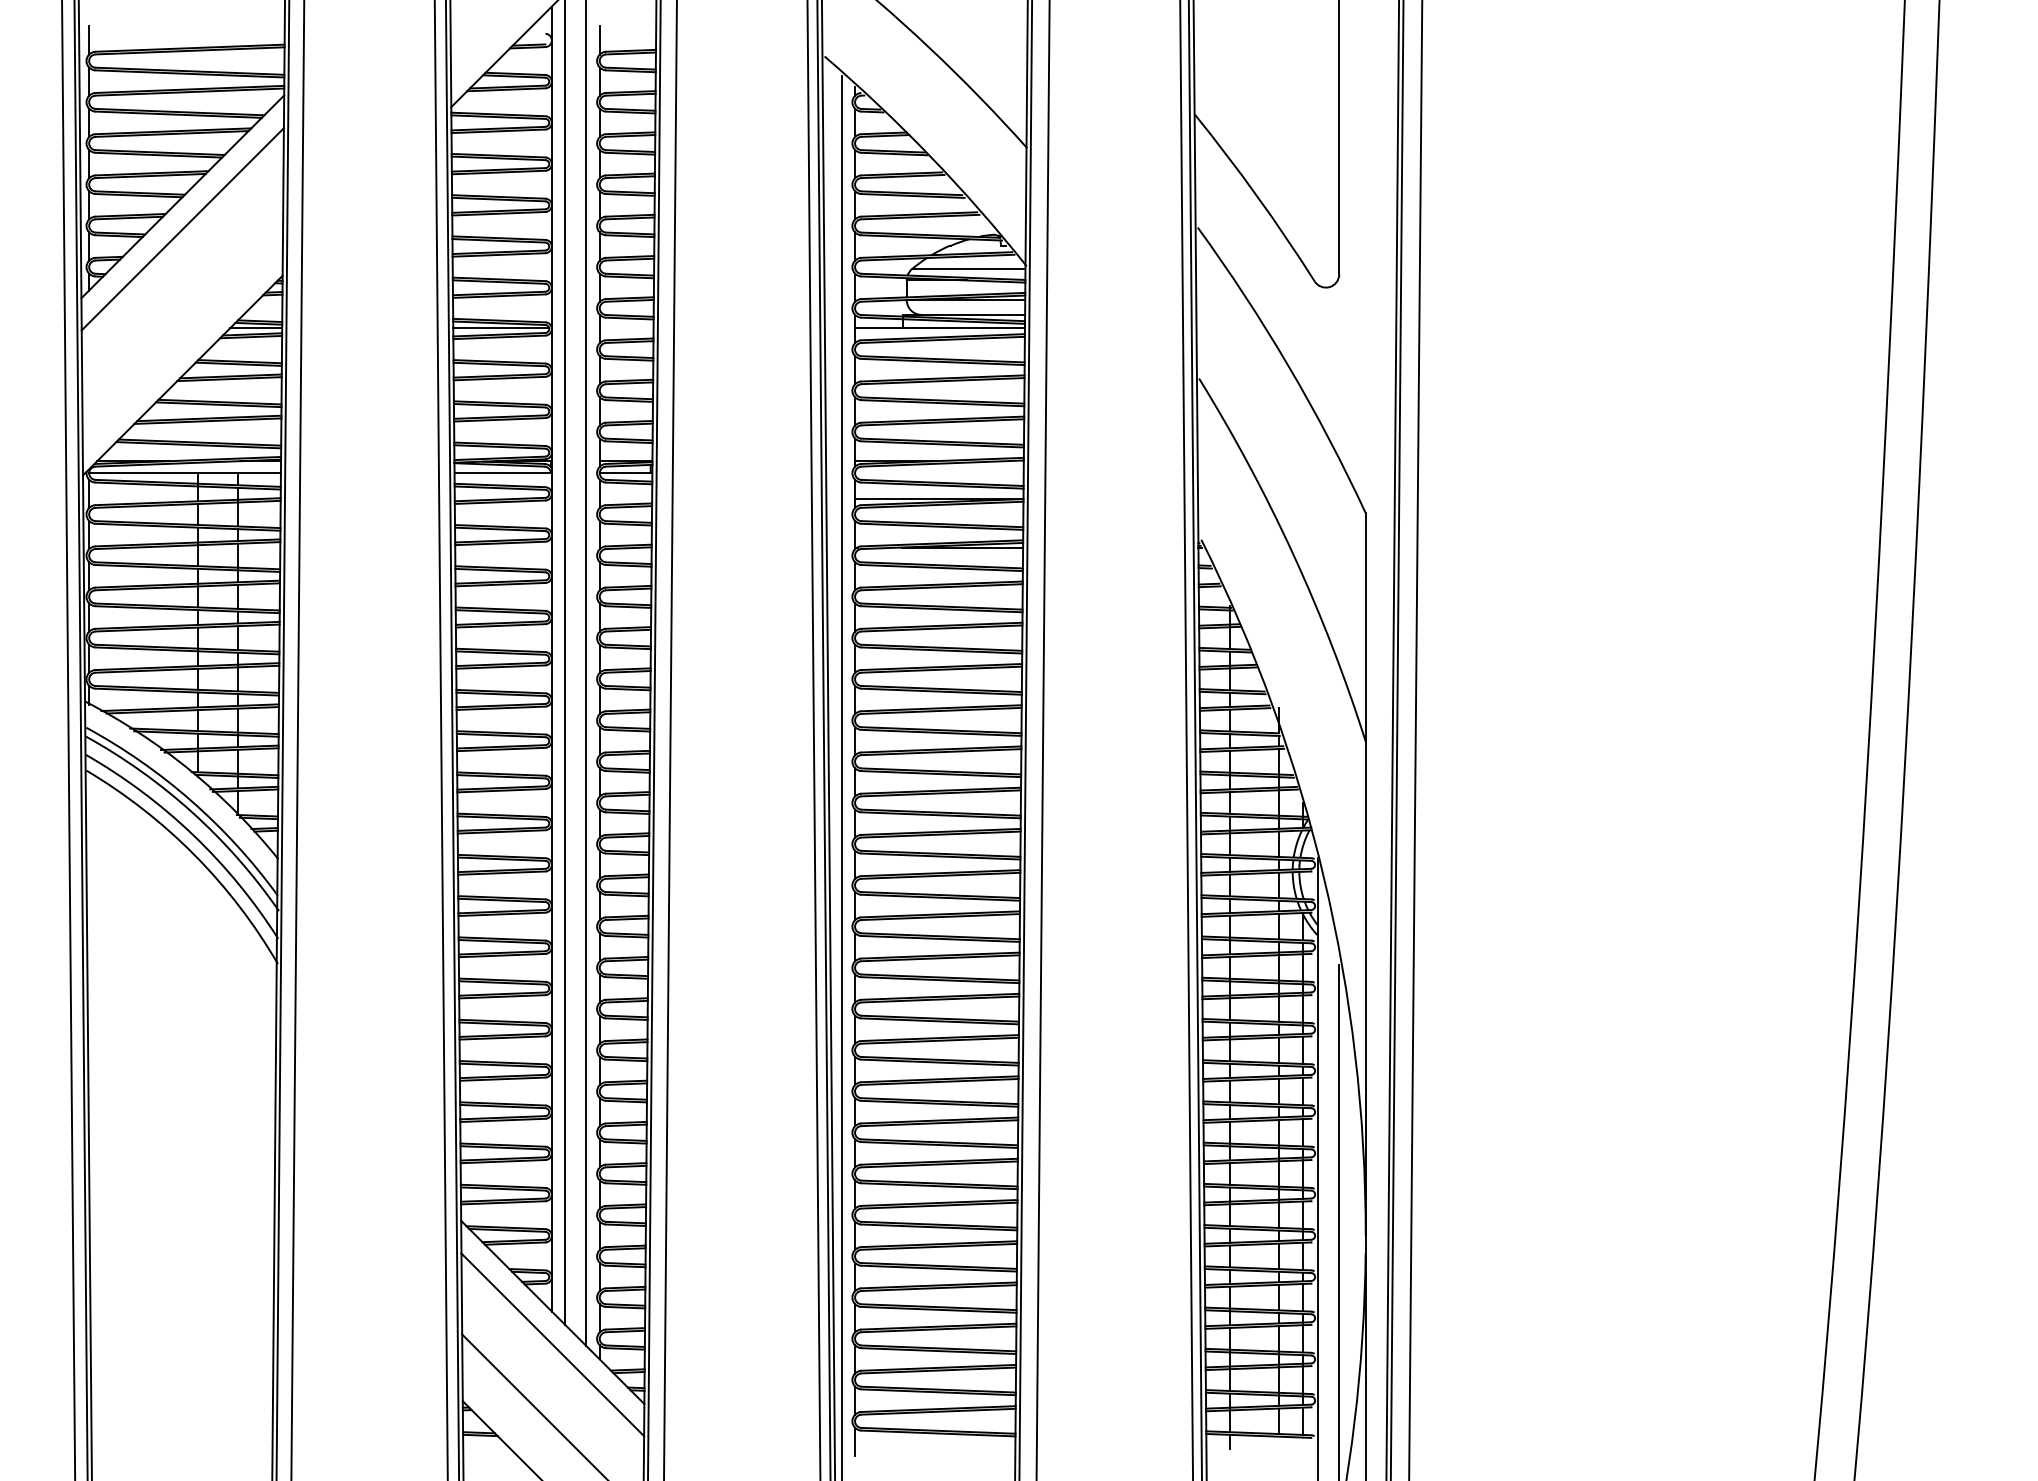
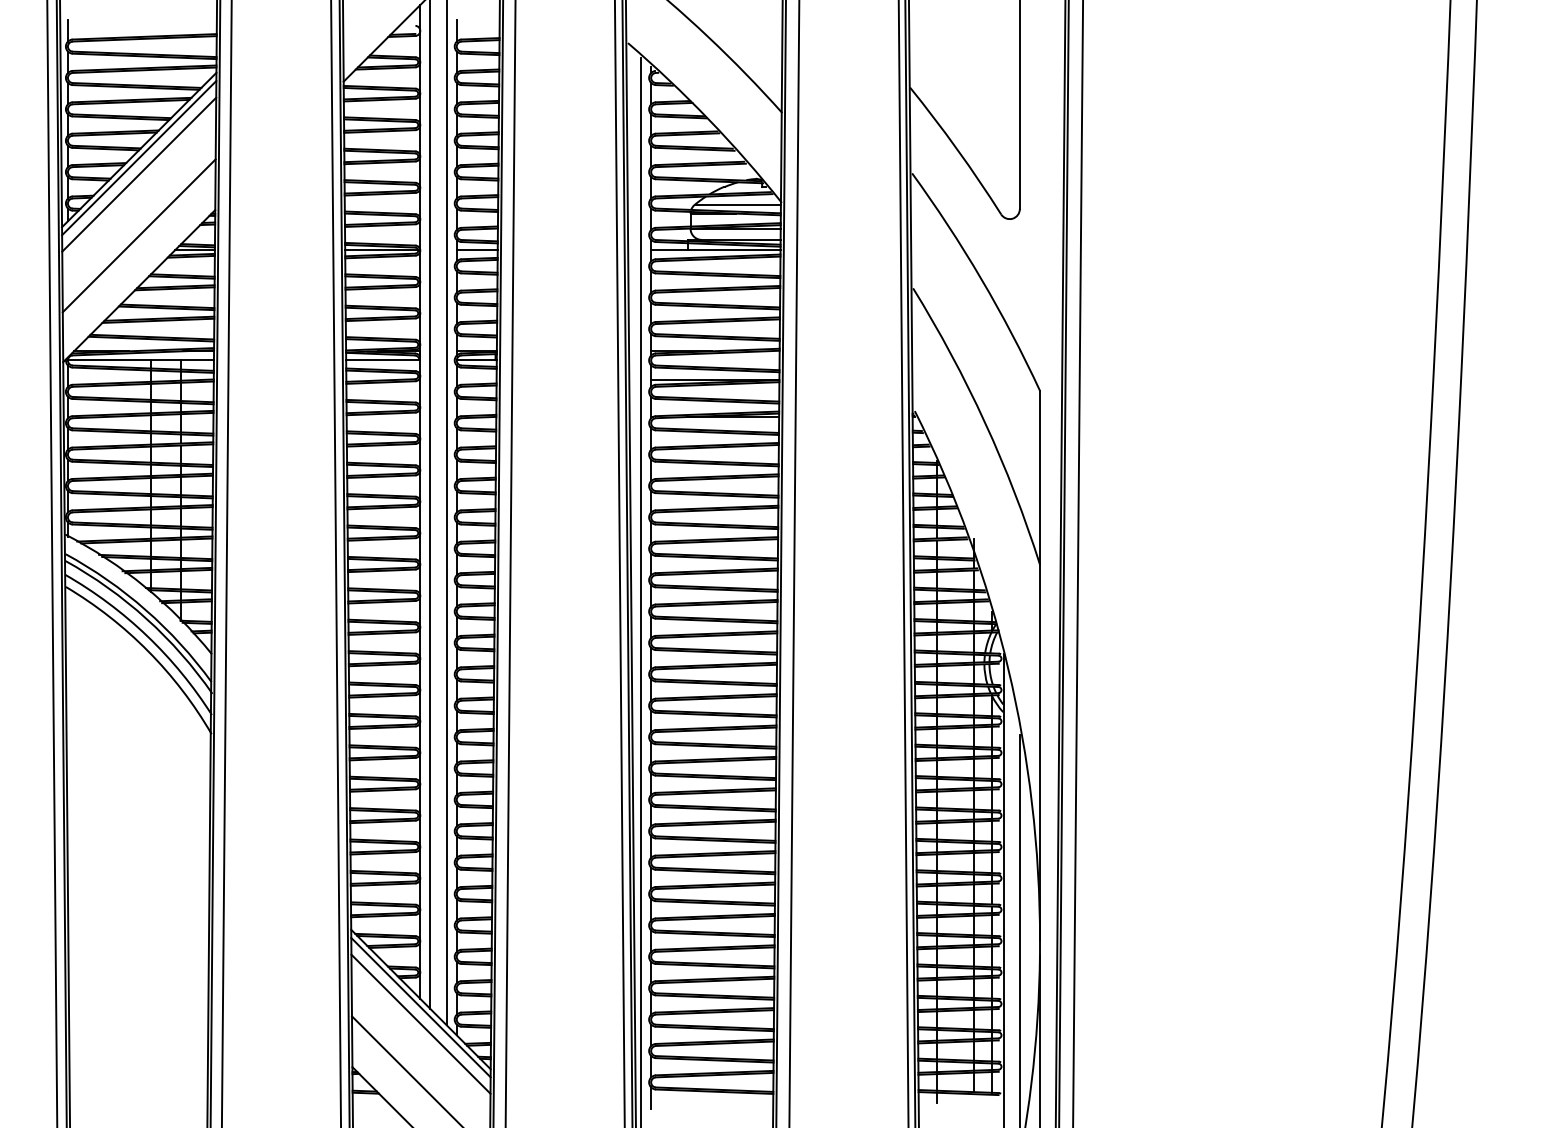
line: (182, 207) -> (139, 158), added
line: (182, 309) -> (139, 235), added
line: (626, 328) -> (477, 250), added
line: (552, 1322) -> (420, 1007), added

